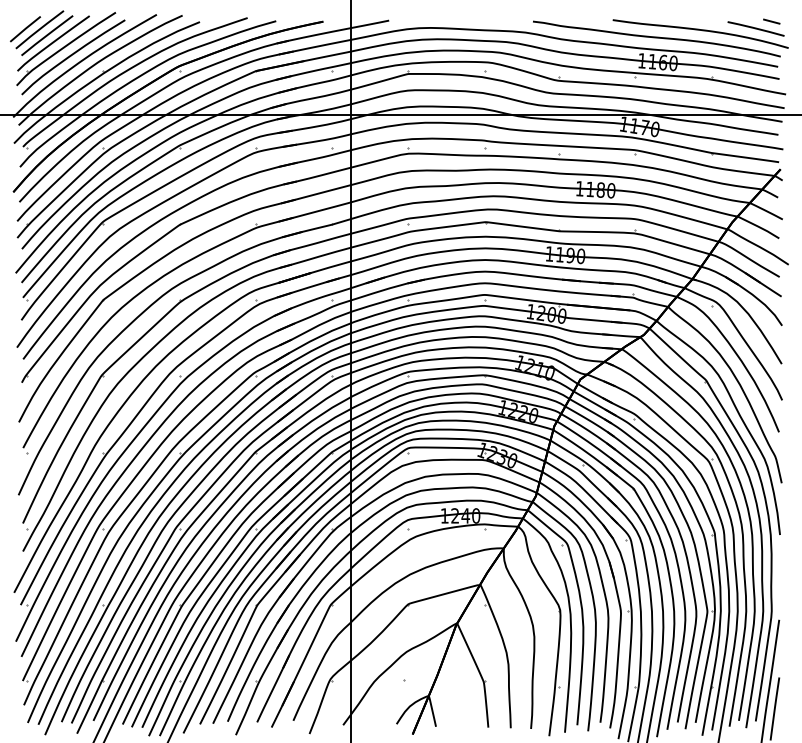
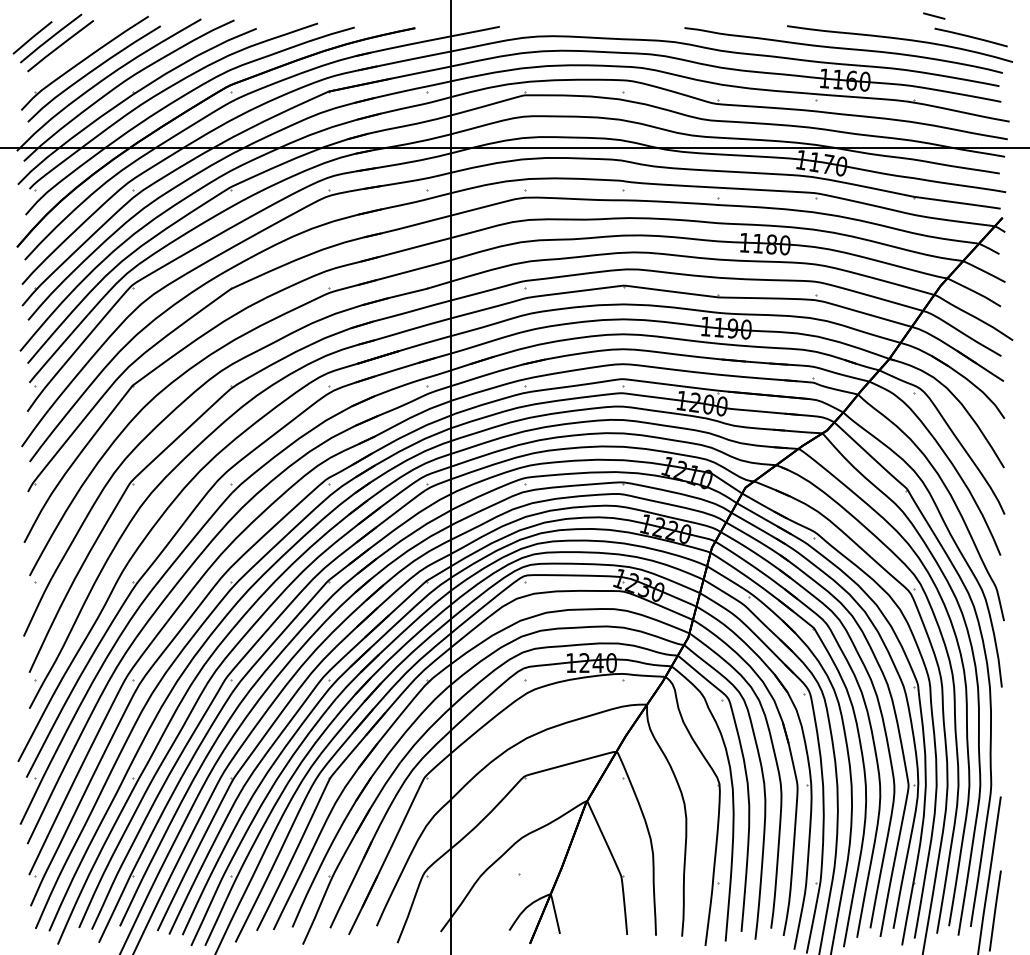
line: (771, 21) -> (934, 15), moved
curve: (53, 42) -> (68, 55), removed

